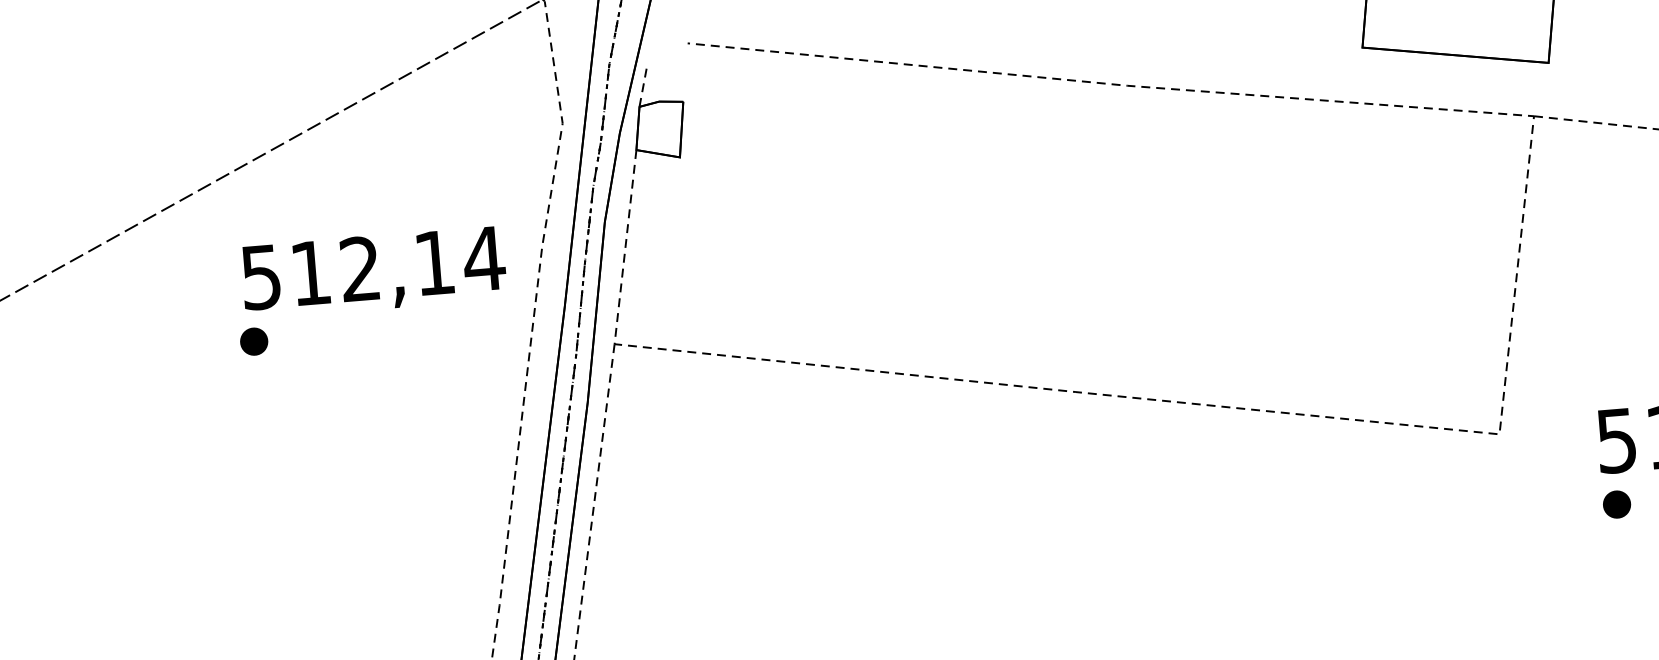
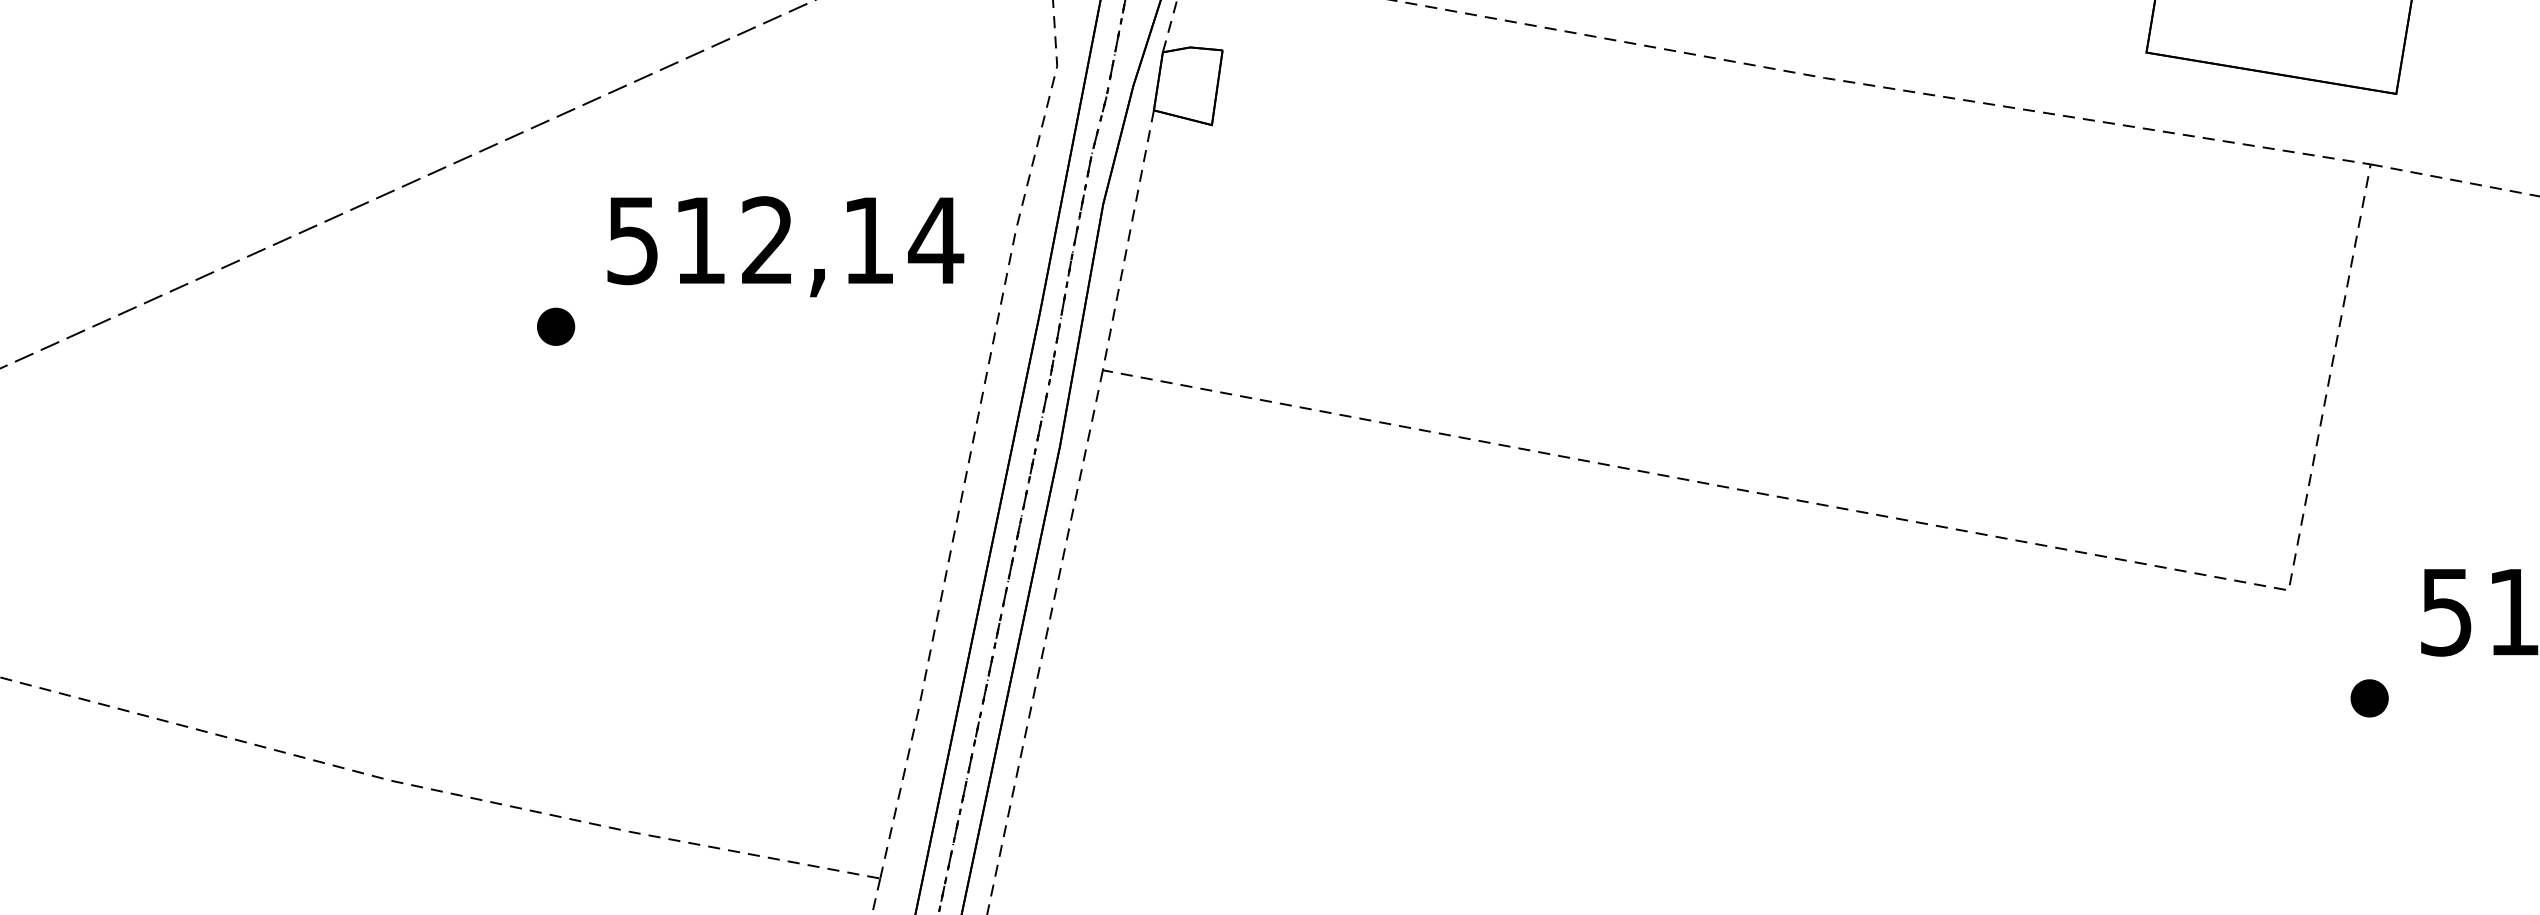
part: (254, 341) -> (556, 326), moved
part: (1616, 504) -> (2369, 698), moved

